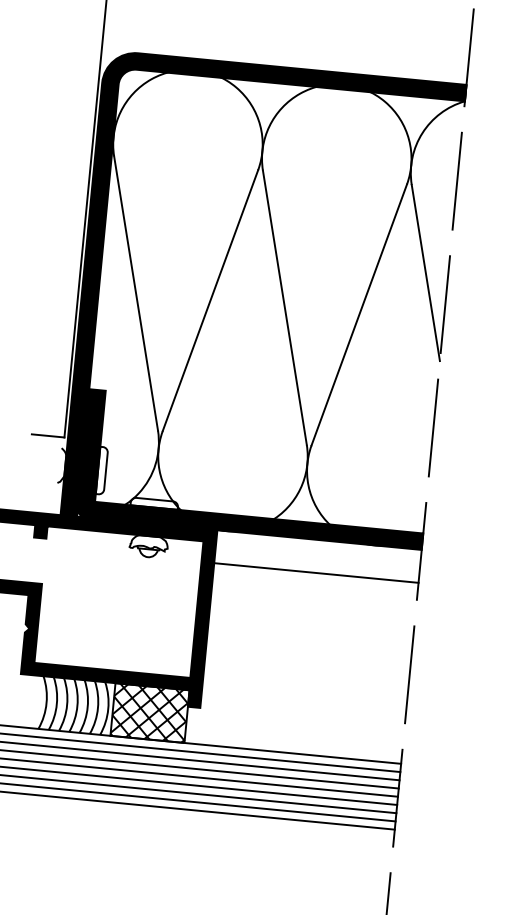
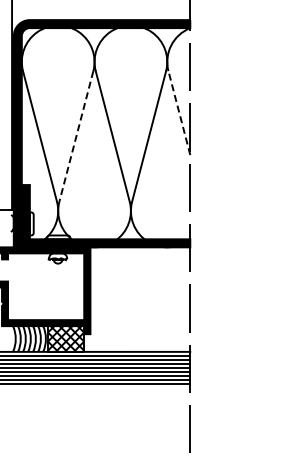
line: (426, 271) -> (179, 112), solid -> dashed
line: (210, 300) -> (76, 136), solid -> dashed
line: (316, 573) -> (140, 263), removed

